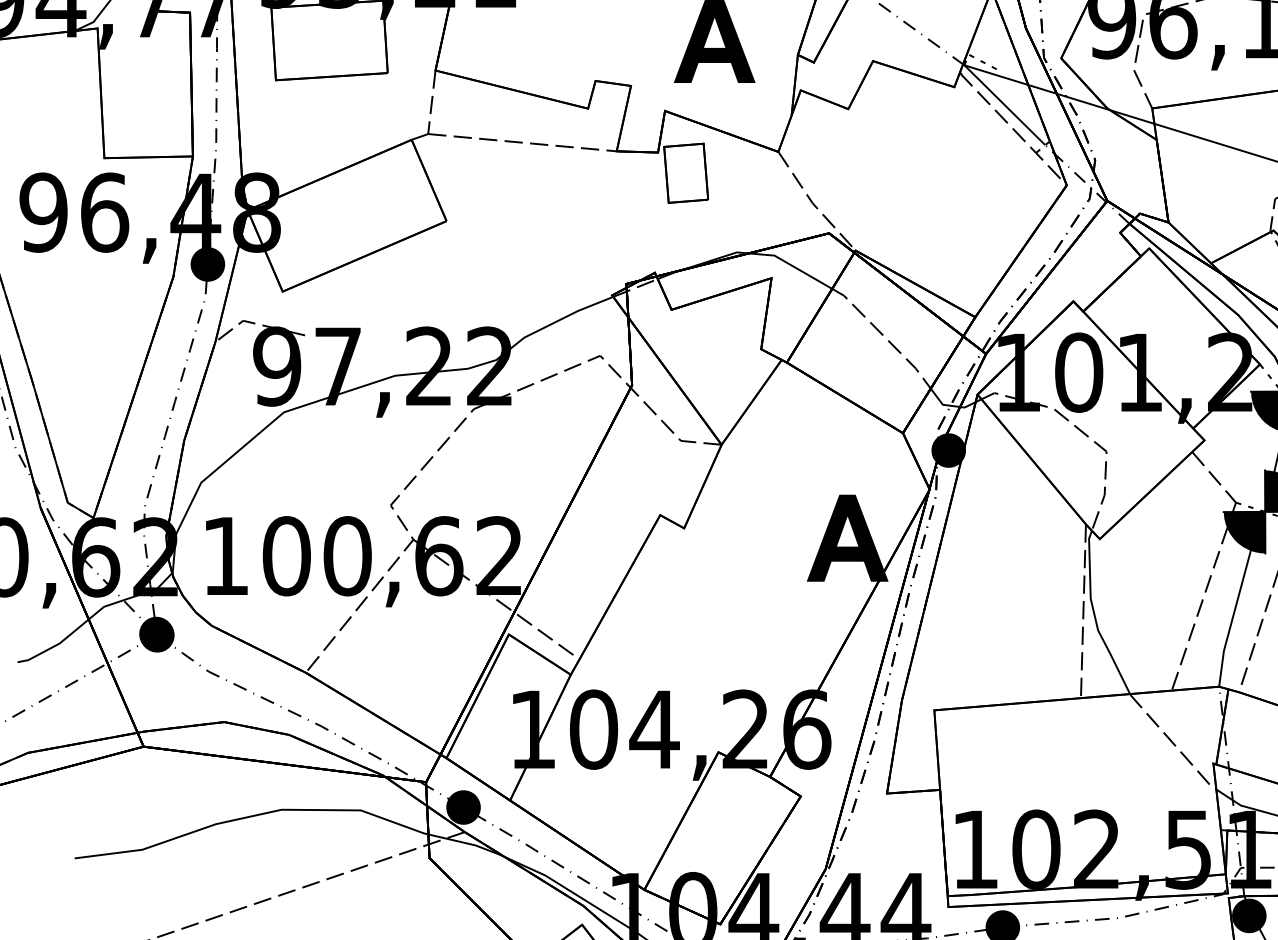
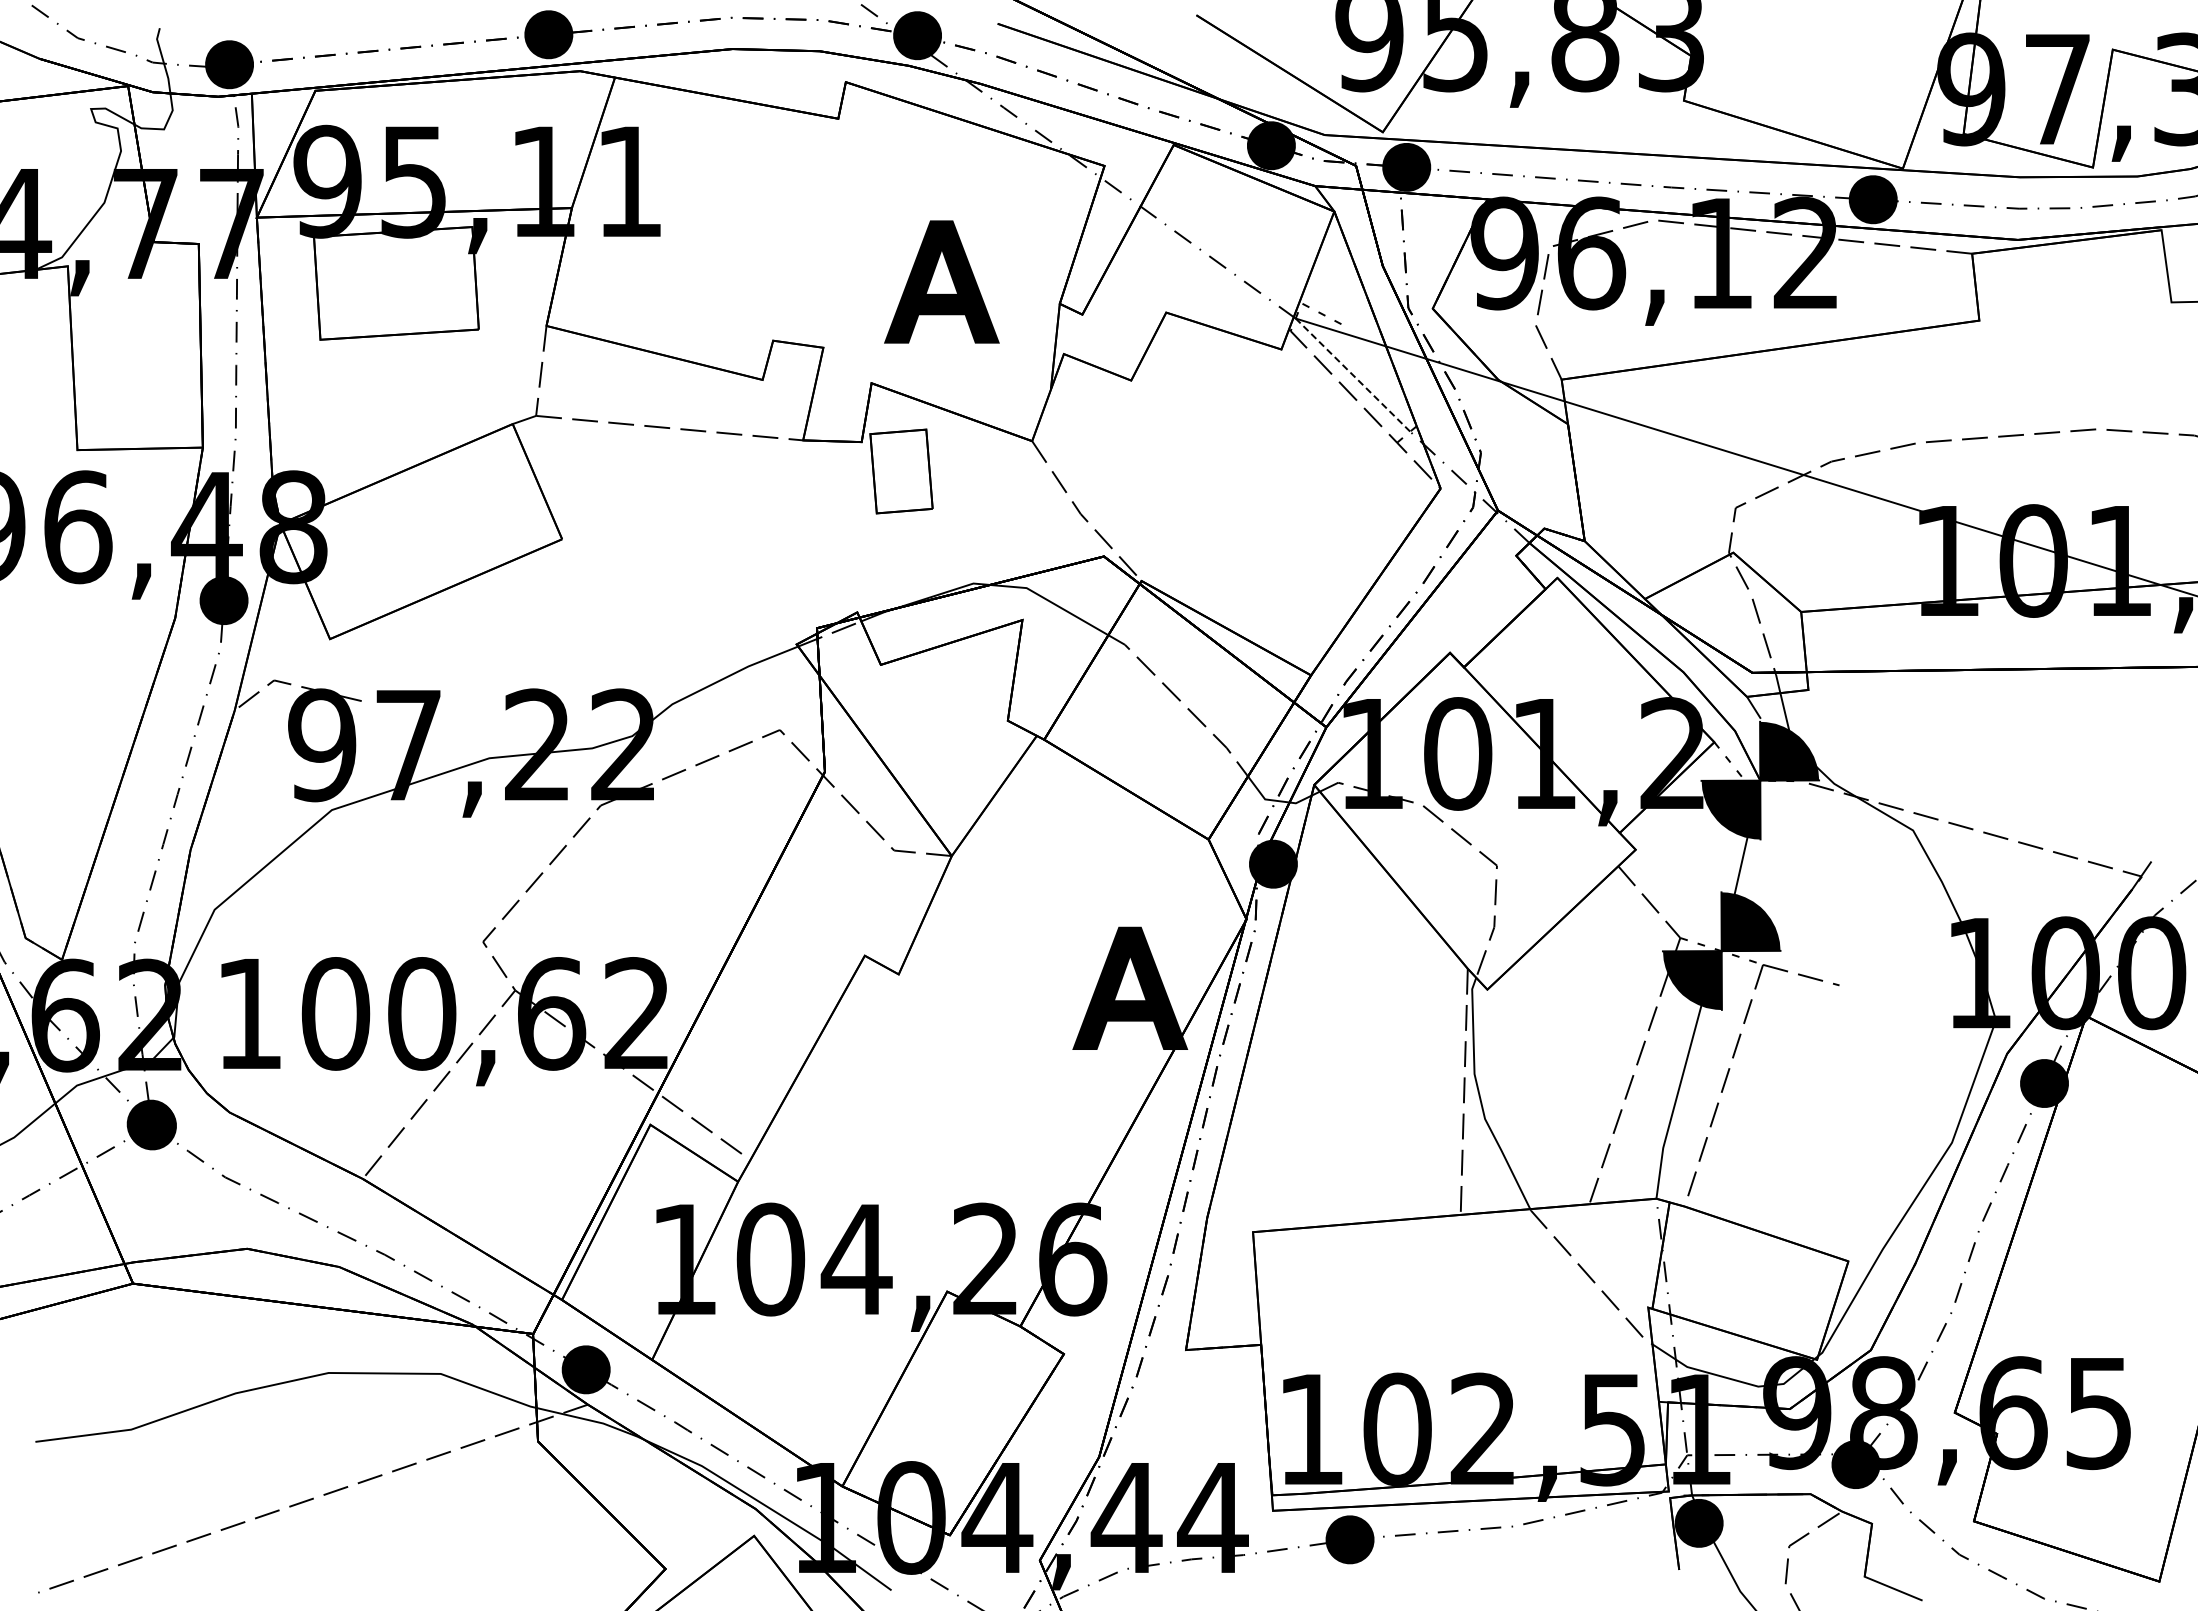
line: (1004, 104) -> (1352, 374), solid -> dashed

